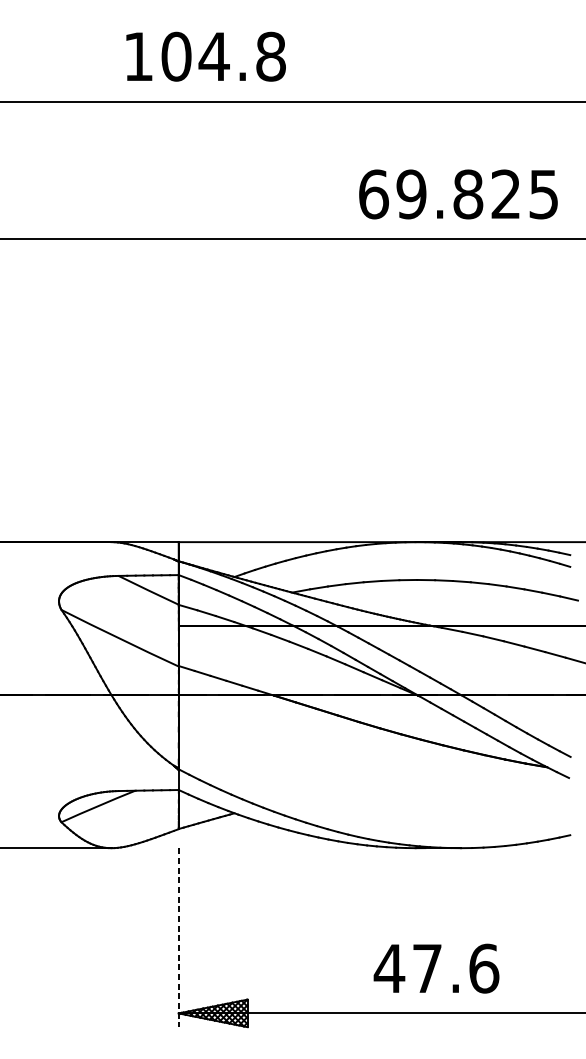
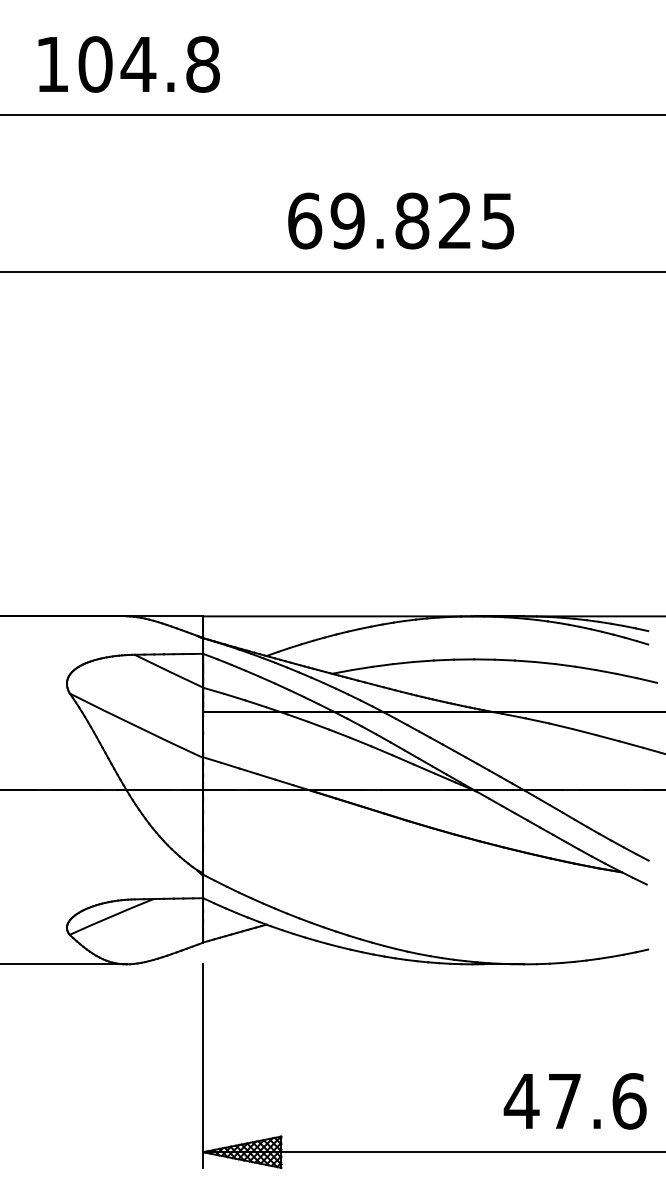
text: (205, 56) -> (128, 64), moved
text: (458, 193) -> (401, 220), moved
line: (179, 938) -> (203, 1066), dashed -> solid
text: (435, 968) -> (574, 1101), moved

